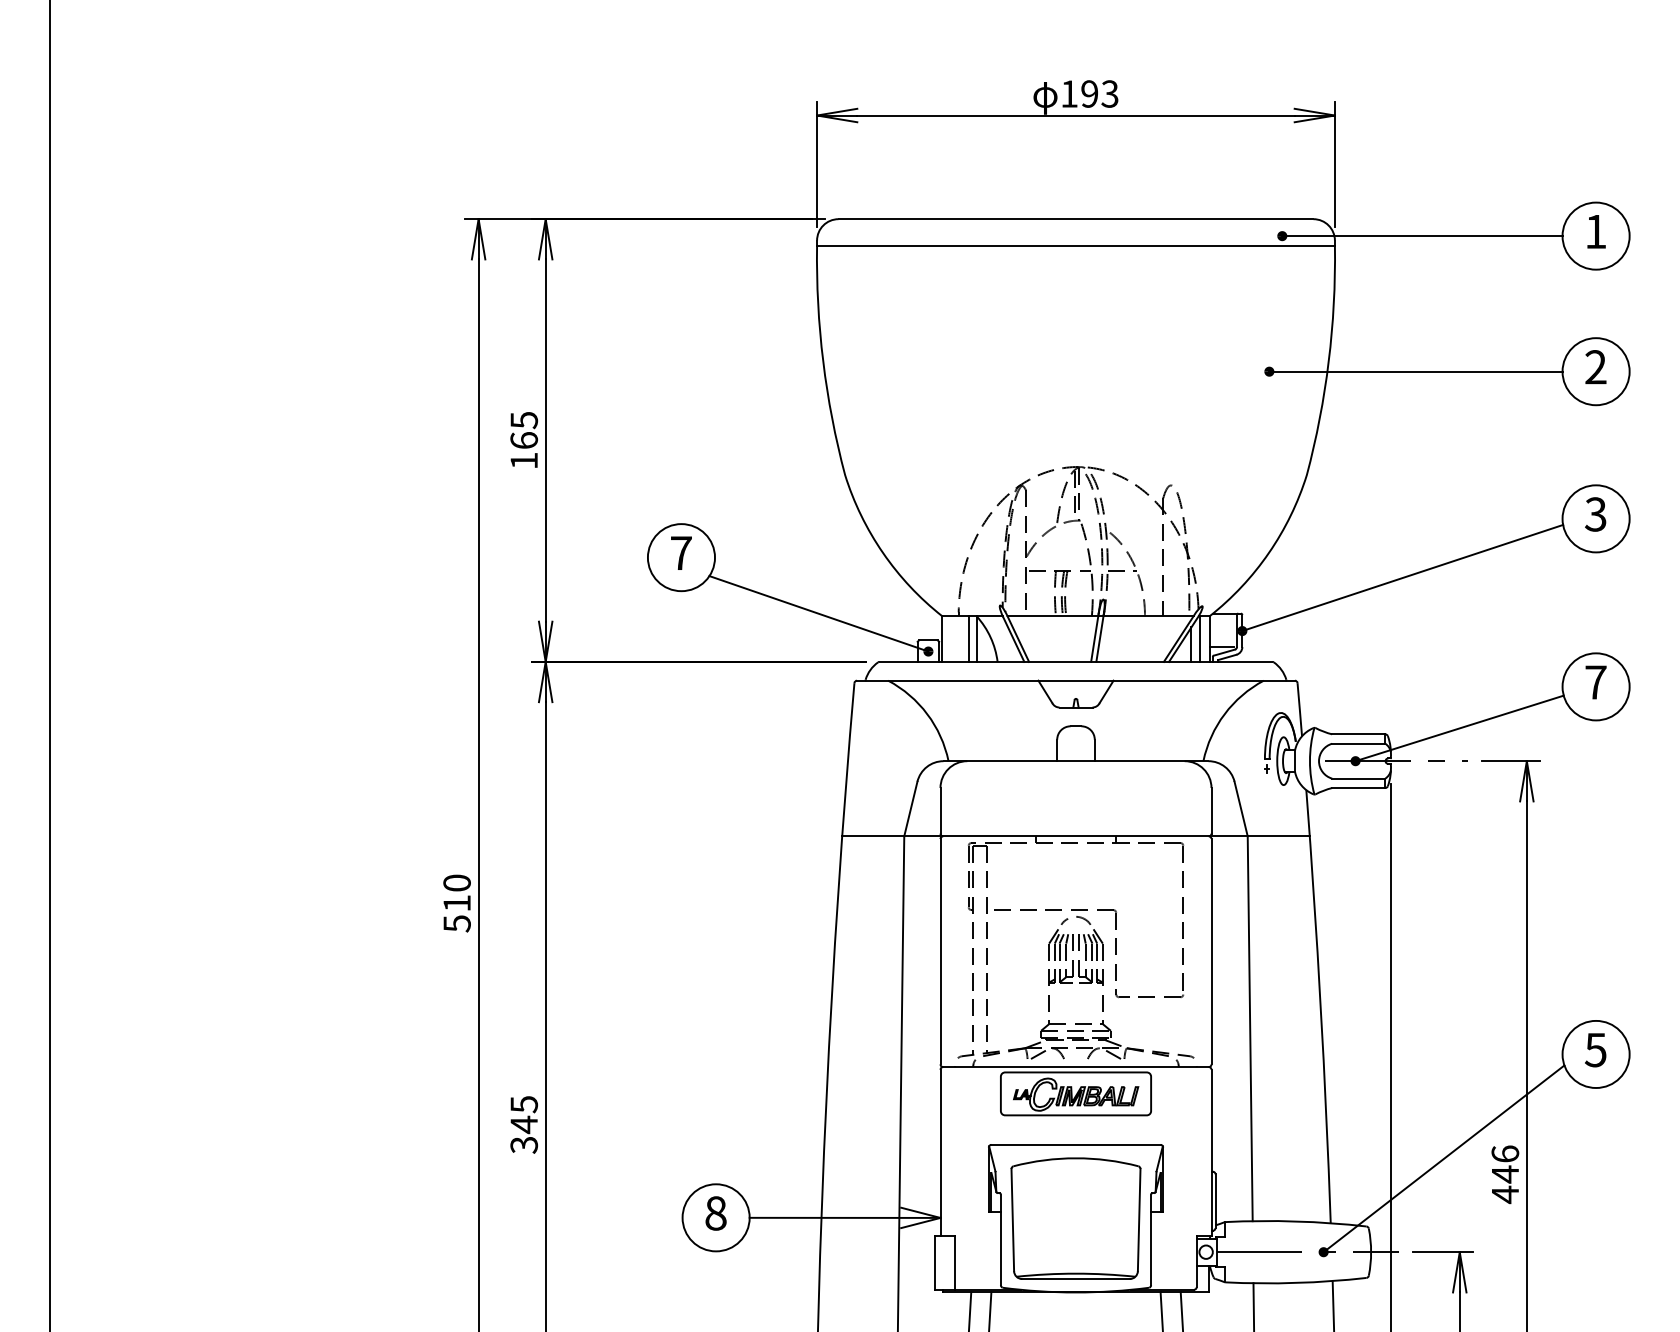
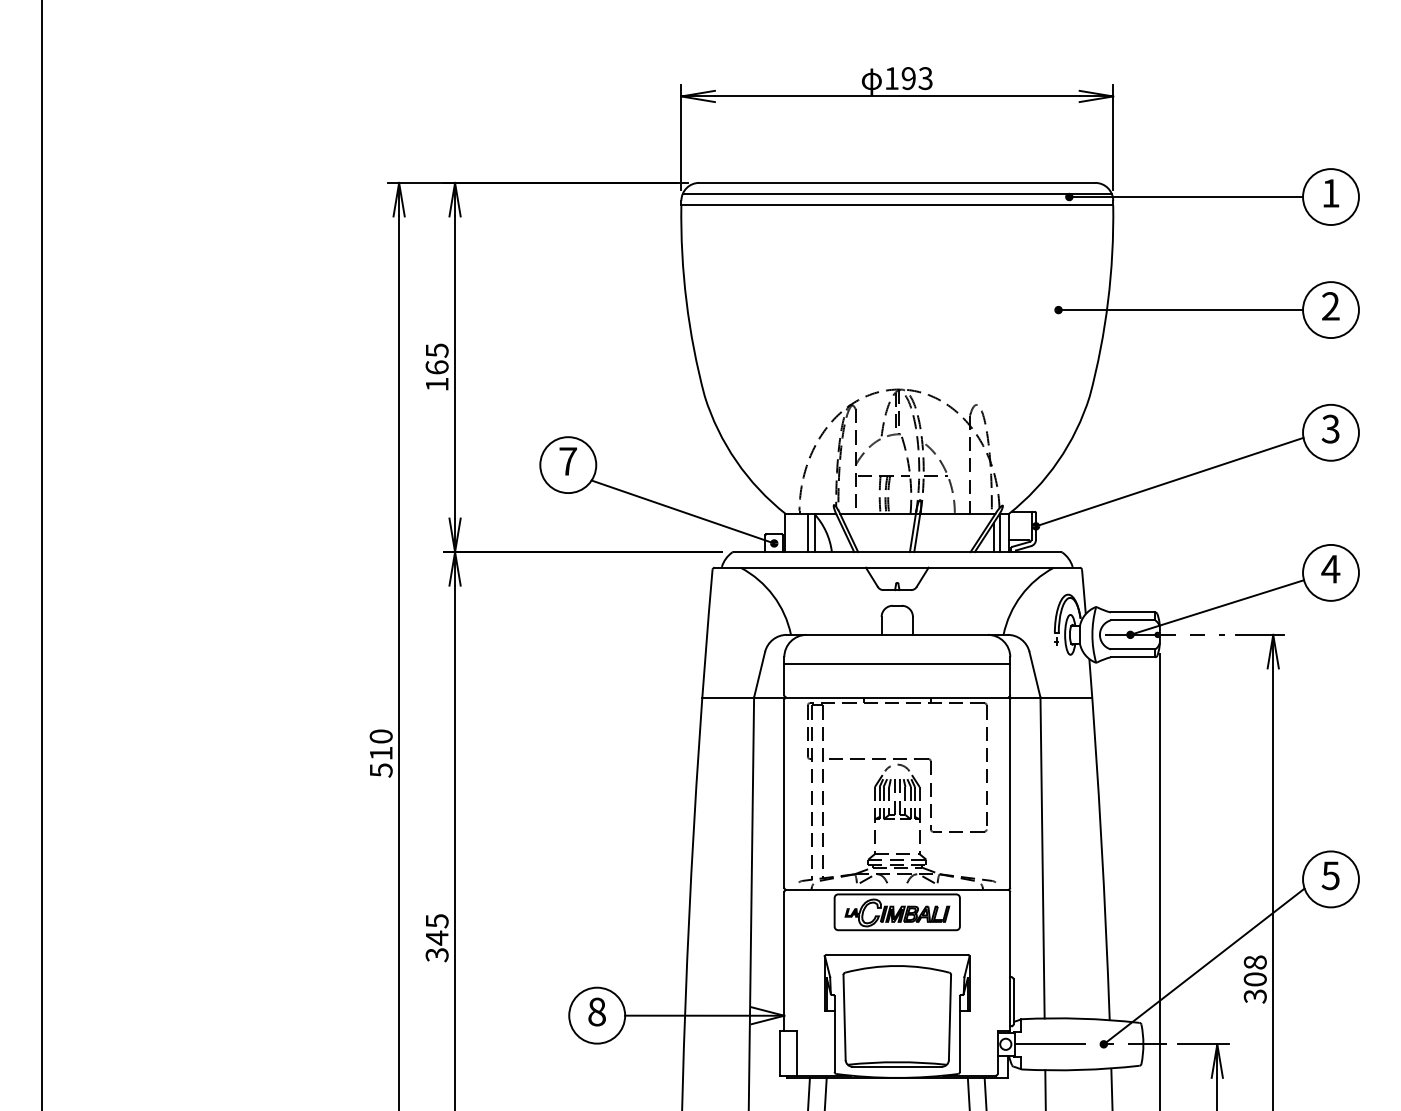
line: (1075, 233) -> (896, 194), added
text: (1595, 682) -> (1330, 569), 7 -> 4
line: (1076, 795) -> (897, 663), added
text: (1504, 1174) -> (1254, 979), 446 -> 308

